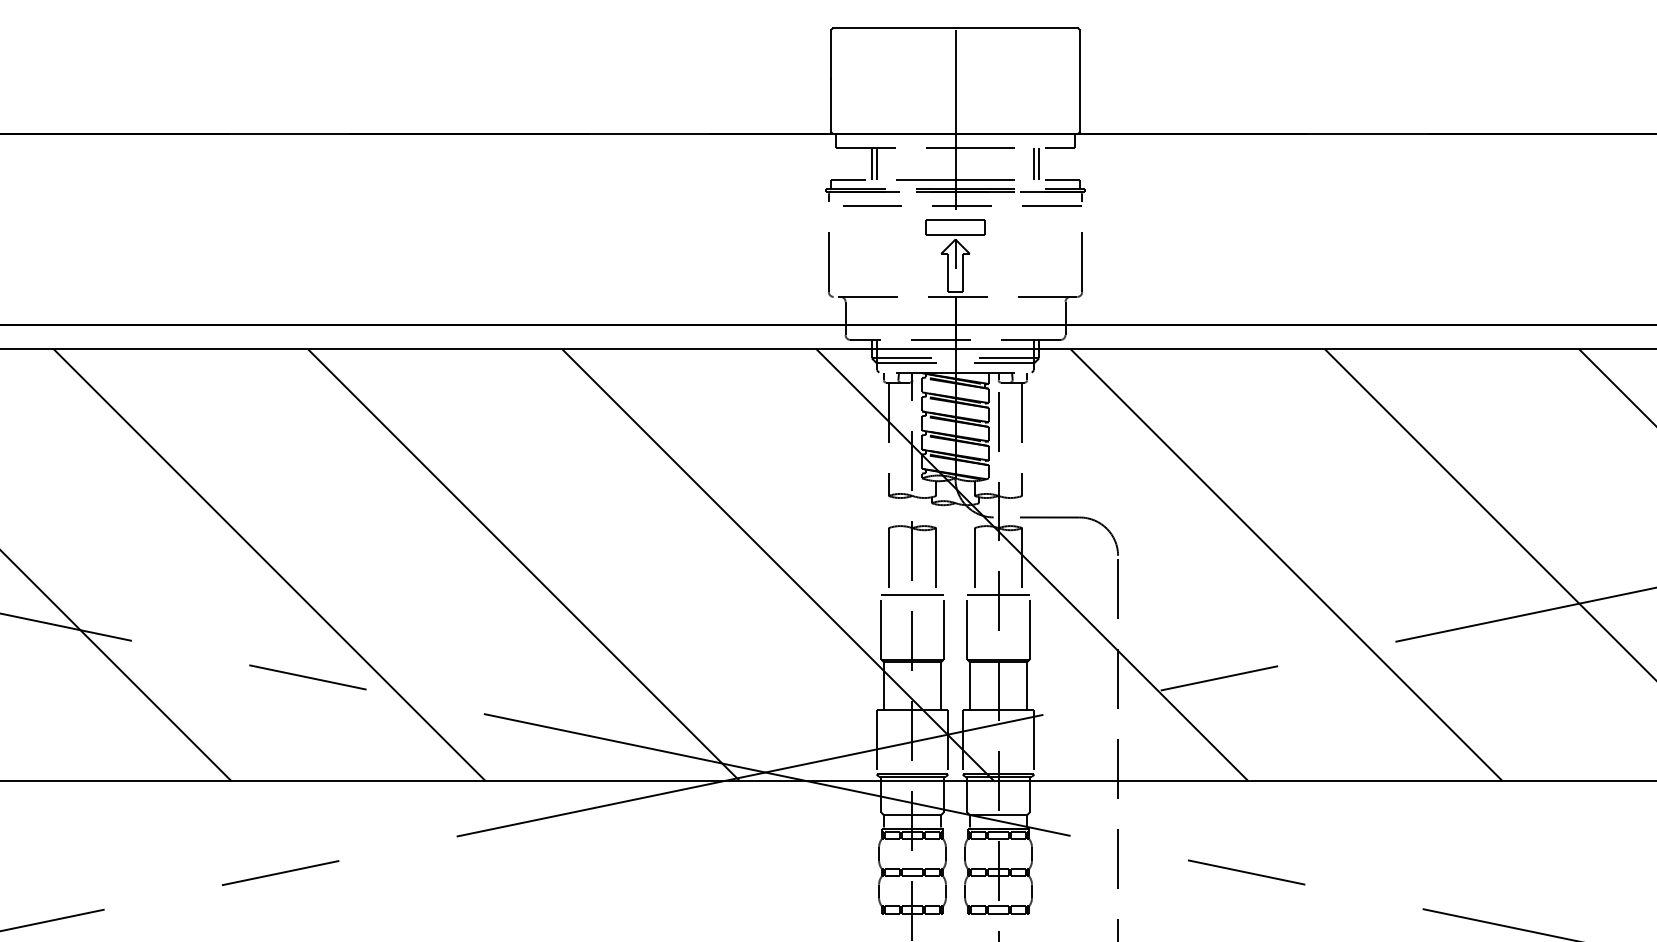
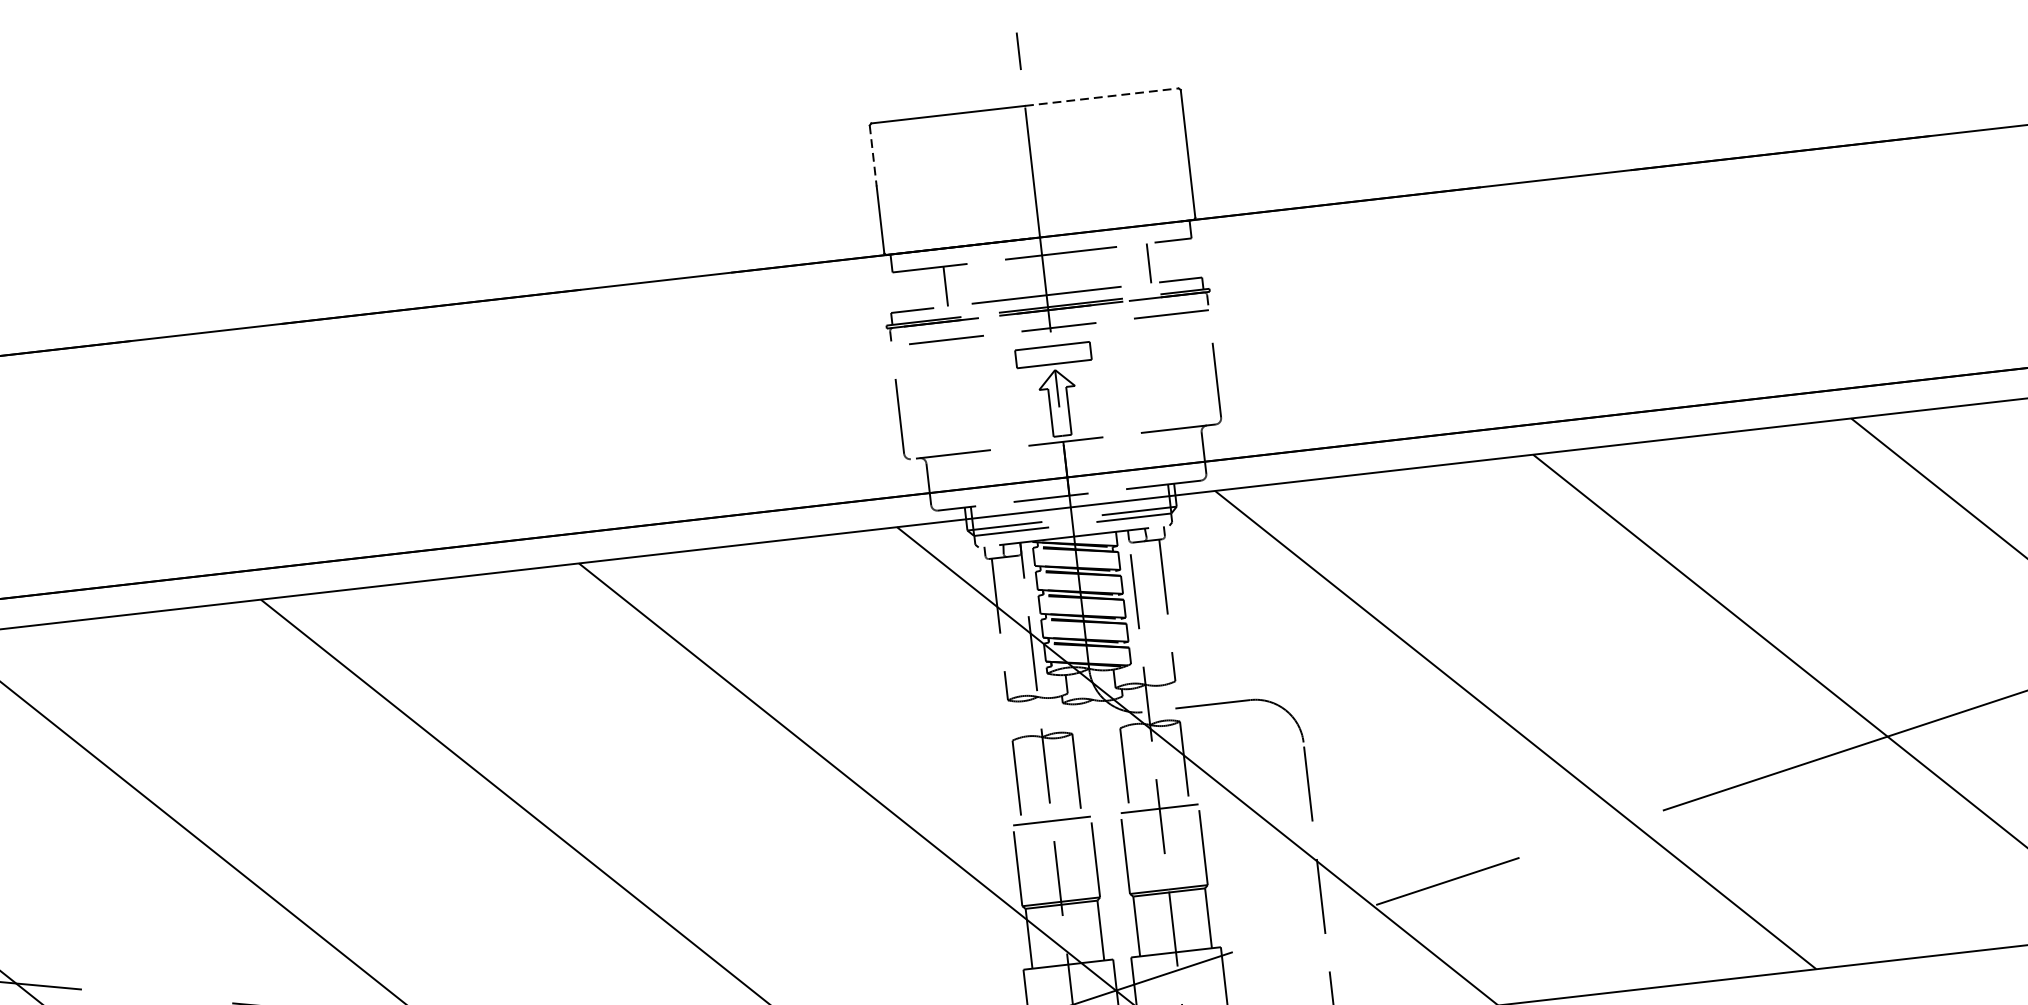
line: (1017, 28) -> (1102, 97), solid -> dashed
line: (831, 54) -> (873, 156), solid -> dashed
line: (871, 163) -> (939, 286), removed
line: (1034, 163) -> (1143, 263), removed

